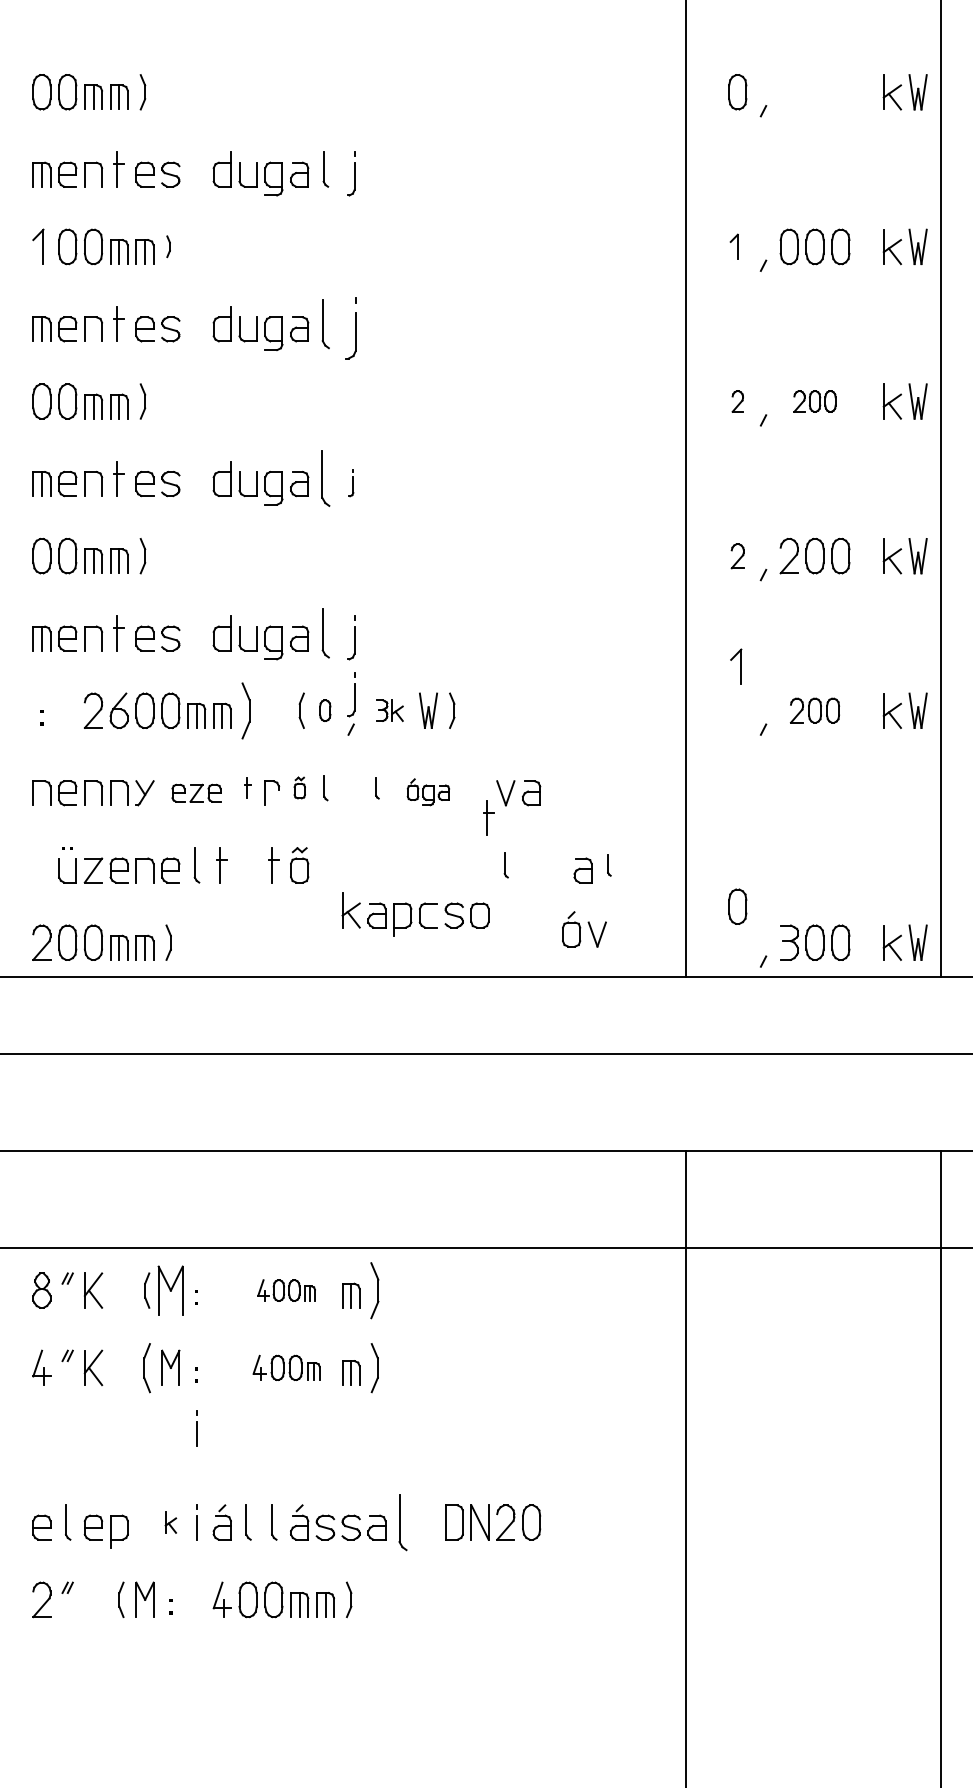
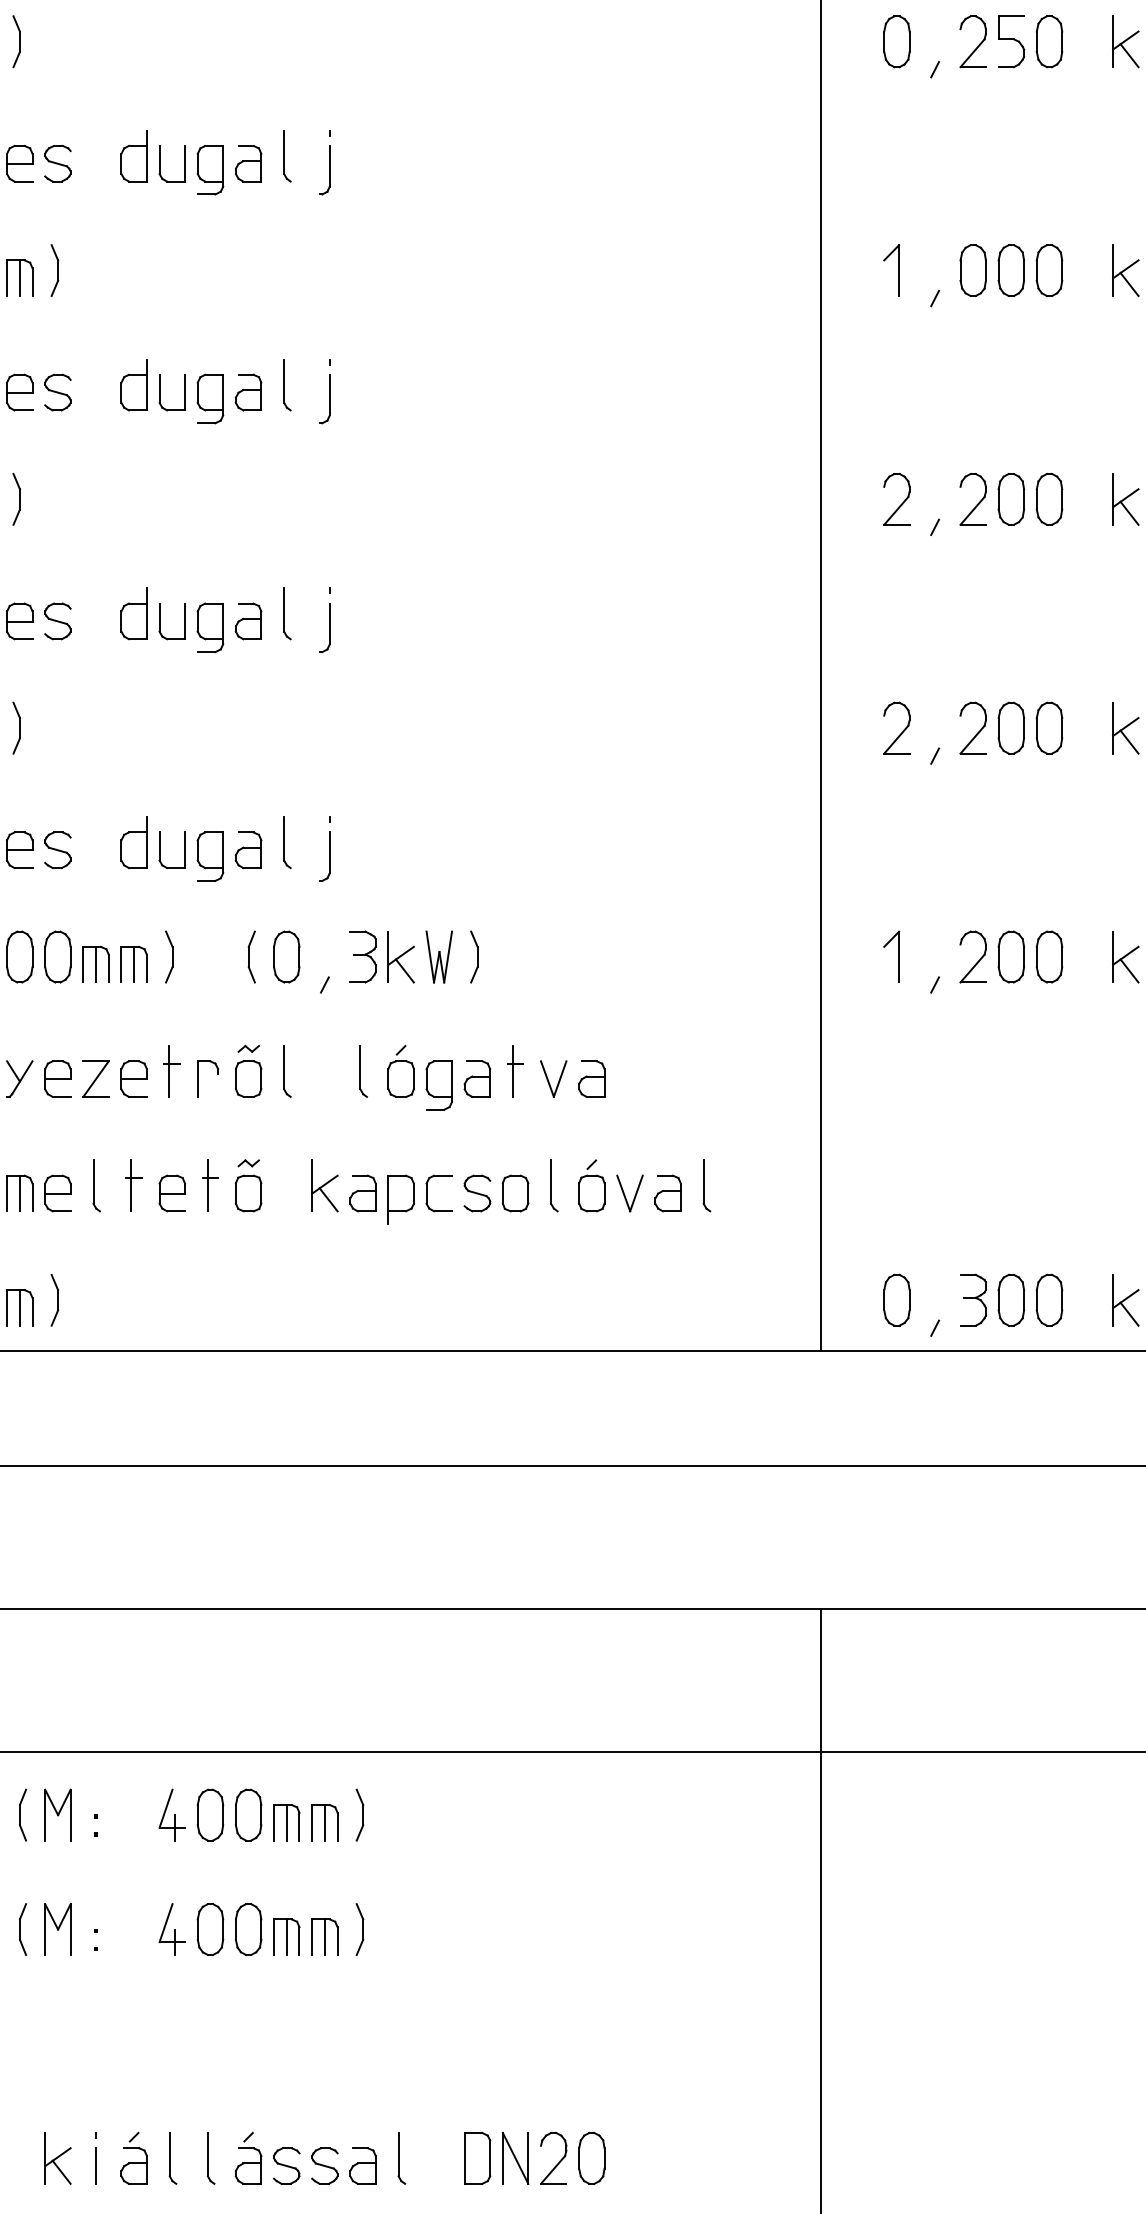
part: (814, 92) -> (1010, 42), added
part: (168, 246) -> (54, 269), size x1.67
part: (734, 246) -> (892, 269), size x1.43
part: (325, 324) -> (286, 385), size x0.71
part: (351, 328) -> (325, 391), size x0.71
part: (737, 401) -> (896, 499), size x1.67
part: (814, 401) -> (1010, 499), size x1.67
part: (325, 479) -> (286, 614), size x0.62
part: (351, 483) -> (325, 620), size x1.67
part: (737, 556) -> (896, 728), size x1.43
part: (325, 633) -> (286, 842), size x0.71
part: (736, 666) -> (892, 956), moved
part: (351, 694) -> (325, 932), removed
part: (245, 710) -> (168, 956), size x0.62
part: (324, 710) -> (285, 956), size x1.67
part: (389, 710) -> (381, 956), size x1.67
part: (814, 710) -> (1010, 956), size x1.43
part: (247, 787) -> (171, 1070), size x1.67
part: (299, 787) -> (248, 1070), size x1.67
part: (325, 788) -> (286, 1072), size x1.43
part: (377, 788) -> (363, 1072), size x1.67
part: (428, 791) -> (439, 1076), size x1.67
part: (196, 793) -> (95, 1079), size x1.43
part: (488, 817) -> (514, 1070), moved
part: (506, 865) -> (554, 1186), size x1.43
part: (609, 865) -> (707, 1186), size x1.67
line: (145, 870) -> (20, 1193), added
part: (247, 870) -> (171, 1193), added
part: (737, 906) -> (896, 1299), moved
part: (415, 914) -> (420, 1191), moved
part: (584, 929) -> (610, 1186), moved
part: (170, 1290) -> (57, 1814), size x0.71
part: (286, 1290) -> (229, 1814), size x1.67
part: (374, 1290) -> (359, 1814), size x0.62
part: (147, 1367) -> (23, 1928), size x0.71
part: (286, 1367) -> (229, 1928), size x1.43
part: (374, 1367) -> (359, 1928), size x0.71
line: (196, 1428) -> (95, 2019), removed
part: (170, 1522) -> (57, 2158), size x1.67
part: (403, 1522) -> (402, 2158), size x0.62

